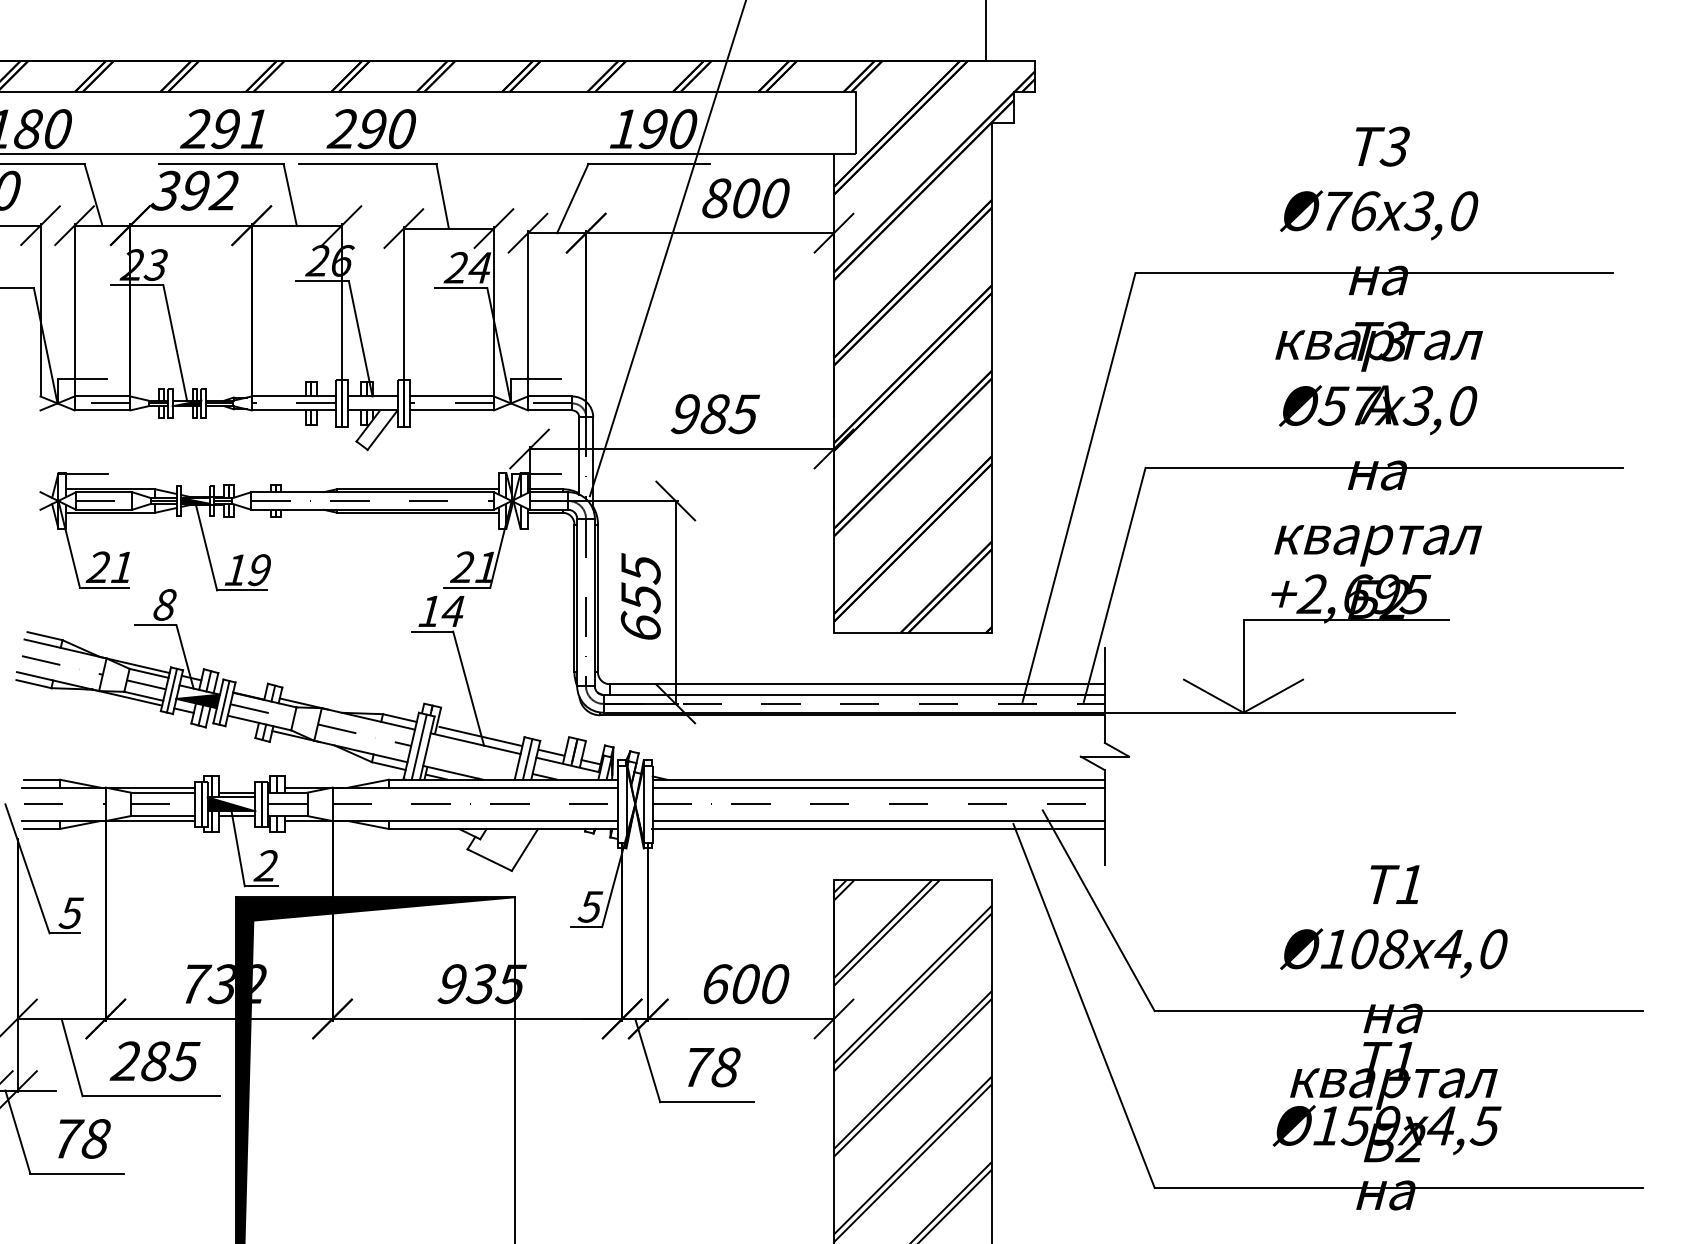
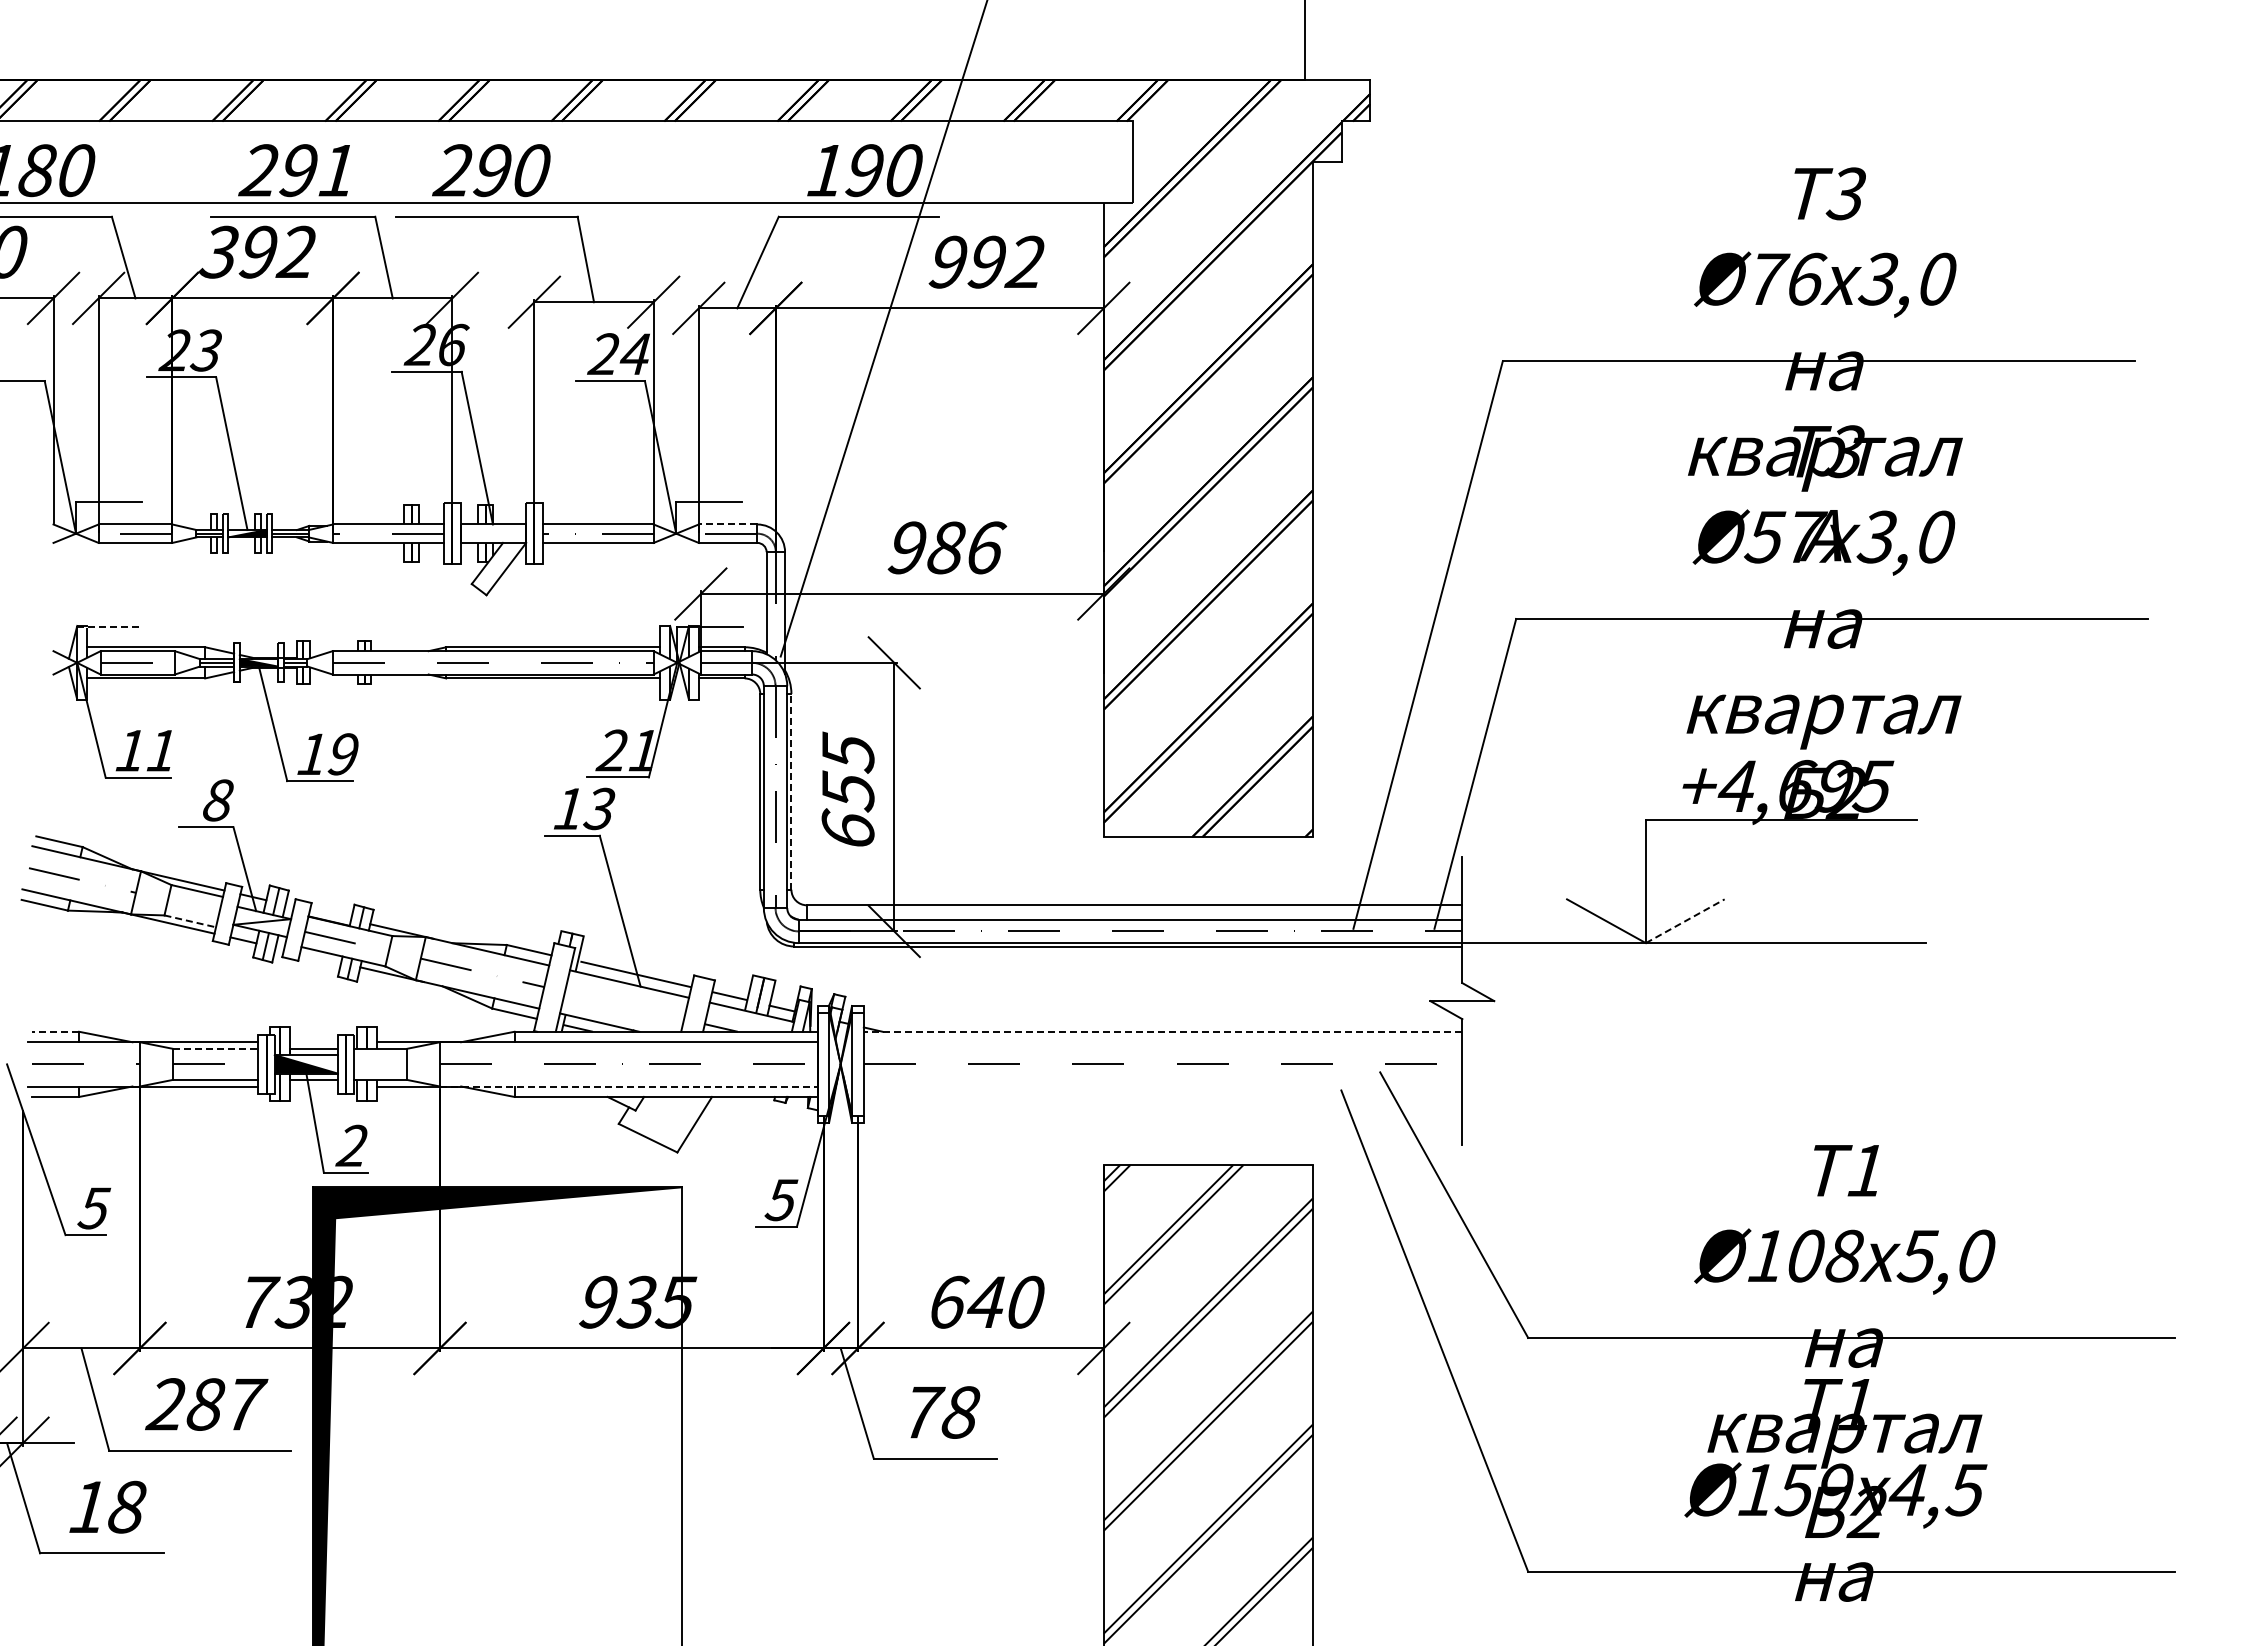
text: (745, 197) -> (986, 261), 800 -> 992
line: (549, 396) -> (727, 524), solid -> dashed
text: (744, 413) -> (985, 547), 985 -> 986
line: (83, 474) -> (110, 627), solid -> dashed
text: (97, 567) -> (129, 750), 21 -> 11
text: (1311, 593) -> (1735, 785), +2,695 -> +4,695
line: (598, 598) -> (791, 791), solid -> dashed
text: (453, 611) -> (599, 808), 14 -> 13
line: (146, 685) -> (193, 906), removed
line: (171, 690) -> (227, 913), removed
line: (1273, 695) -> (1685, 920), solid -> dashed
line: (144, 696) -> (190, 921), solid -> dashed
fill: (198, 701) -> (262, 928), removed
line: (224, 703) -> (296, 930), removed
line: (419, 747) -> (554, 988), removed
line: (527, 759) -> (698, 1004), removed
line: (42, 779) -> (55, 1031), solid -> dashed
line: (878, 779) -> (1162, 1031), solid -> dashed
line: (878, 787) -> (1162, 1042), removed
line: (162, 792) -> (215, 1048), solid -> dashed
line: (287, 804) -> (380, 1064), removed
line: (474, 821) -> (628, 1086), solid -> dashed
line: (878, 821) -> (1162, 1086), removed
line: (878, 828) -> (1162, 1096), removed
text: (1448, 949) -> (1917, 1256), 4,0 -> 5,0
text: (744, 983) -> (985, 1301), 600 -> 640
text: (185, 1061) -> (245, 1404), 285 -> 287
text: (68, 1138) -> (90, 1506), 78 -> 18

